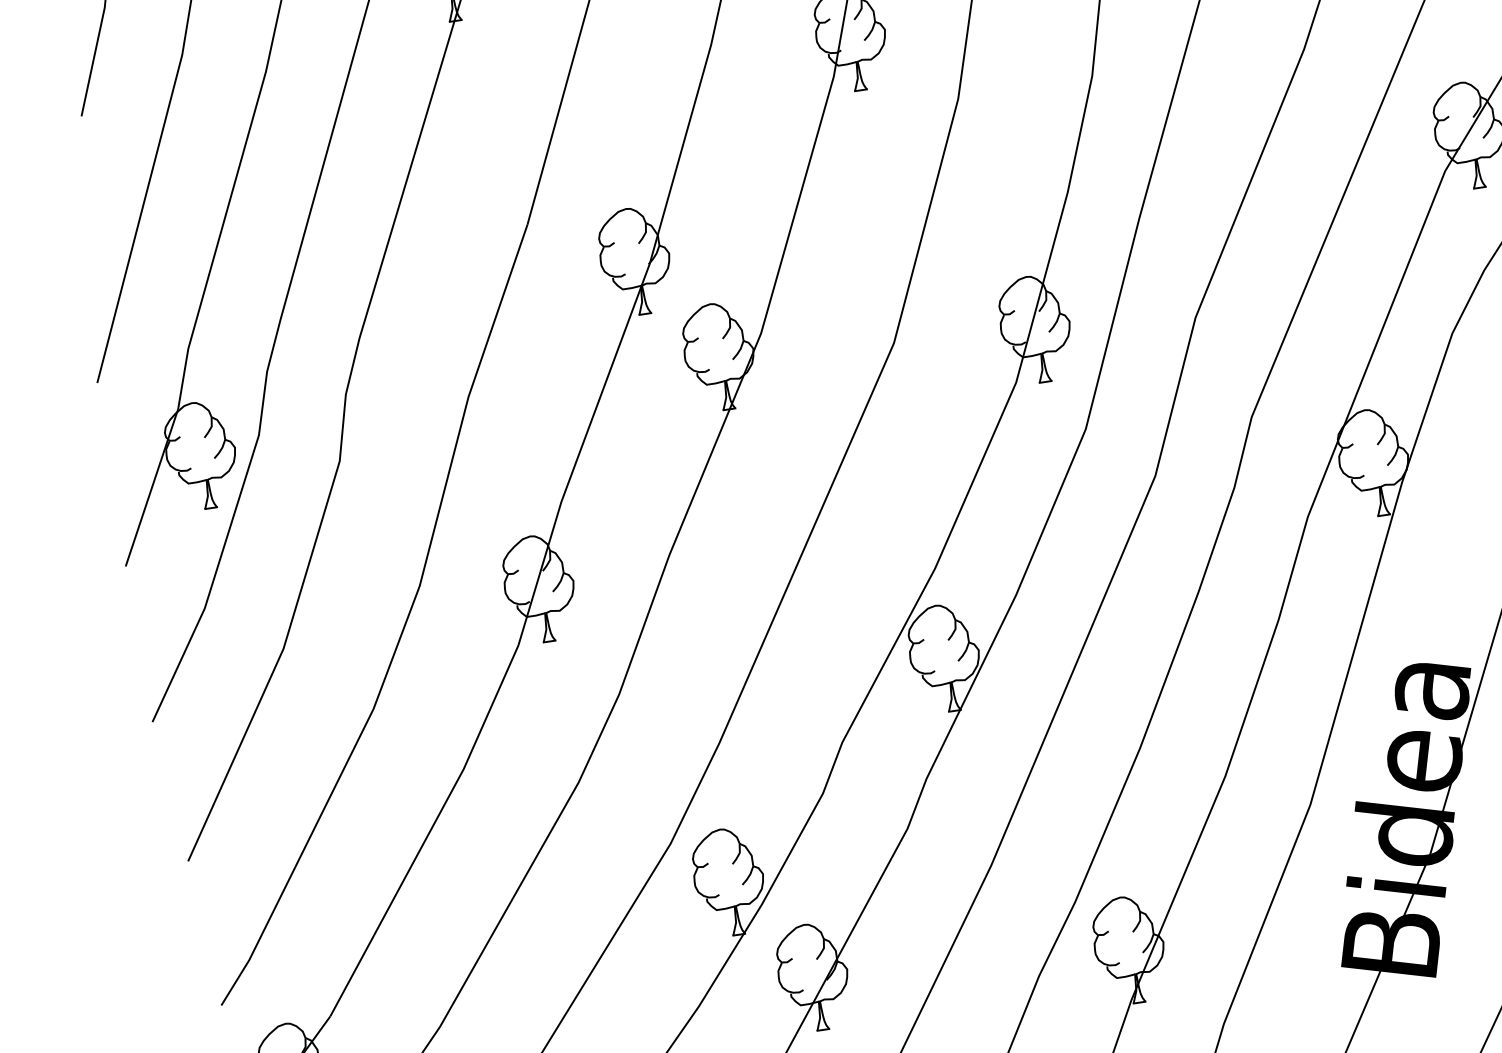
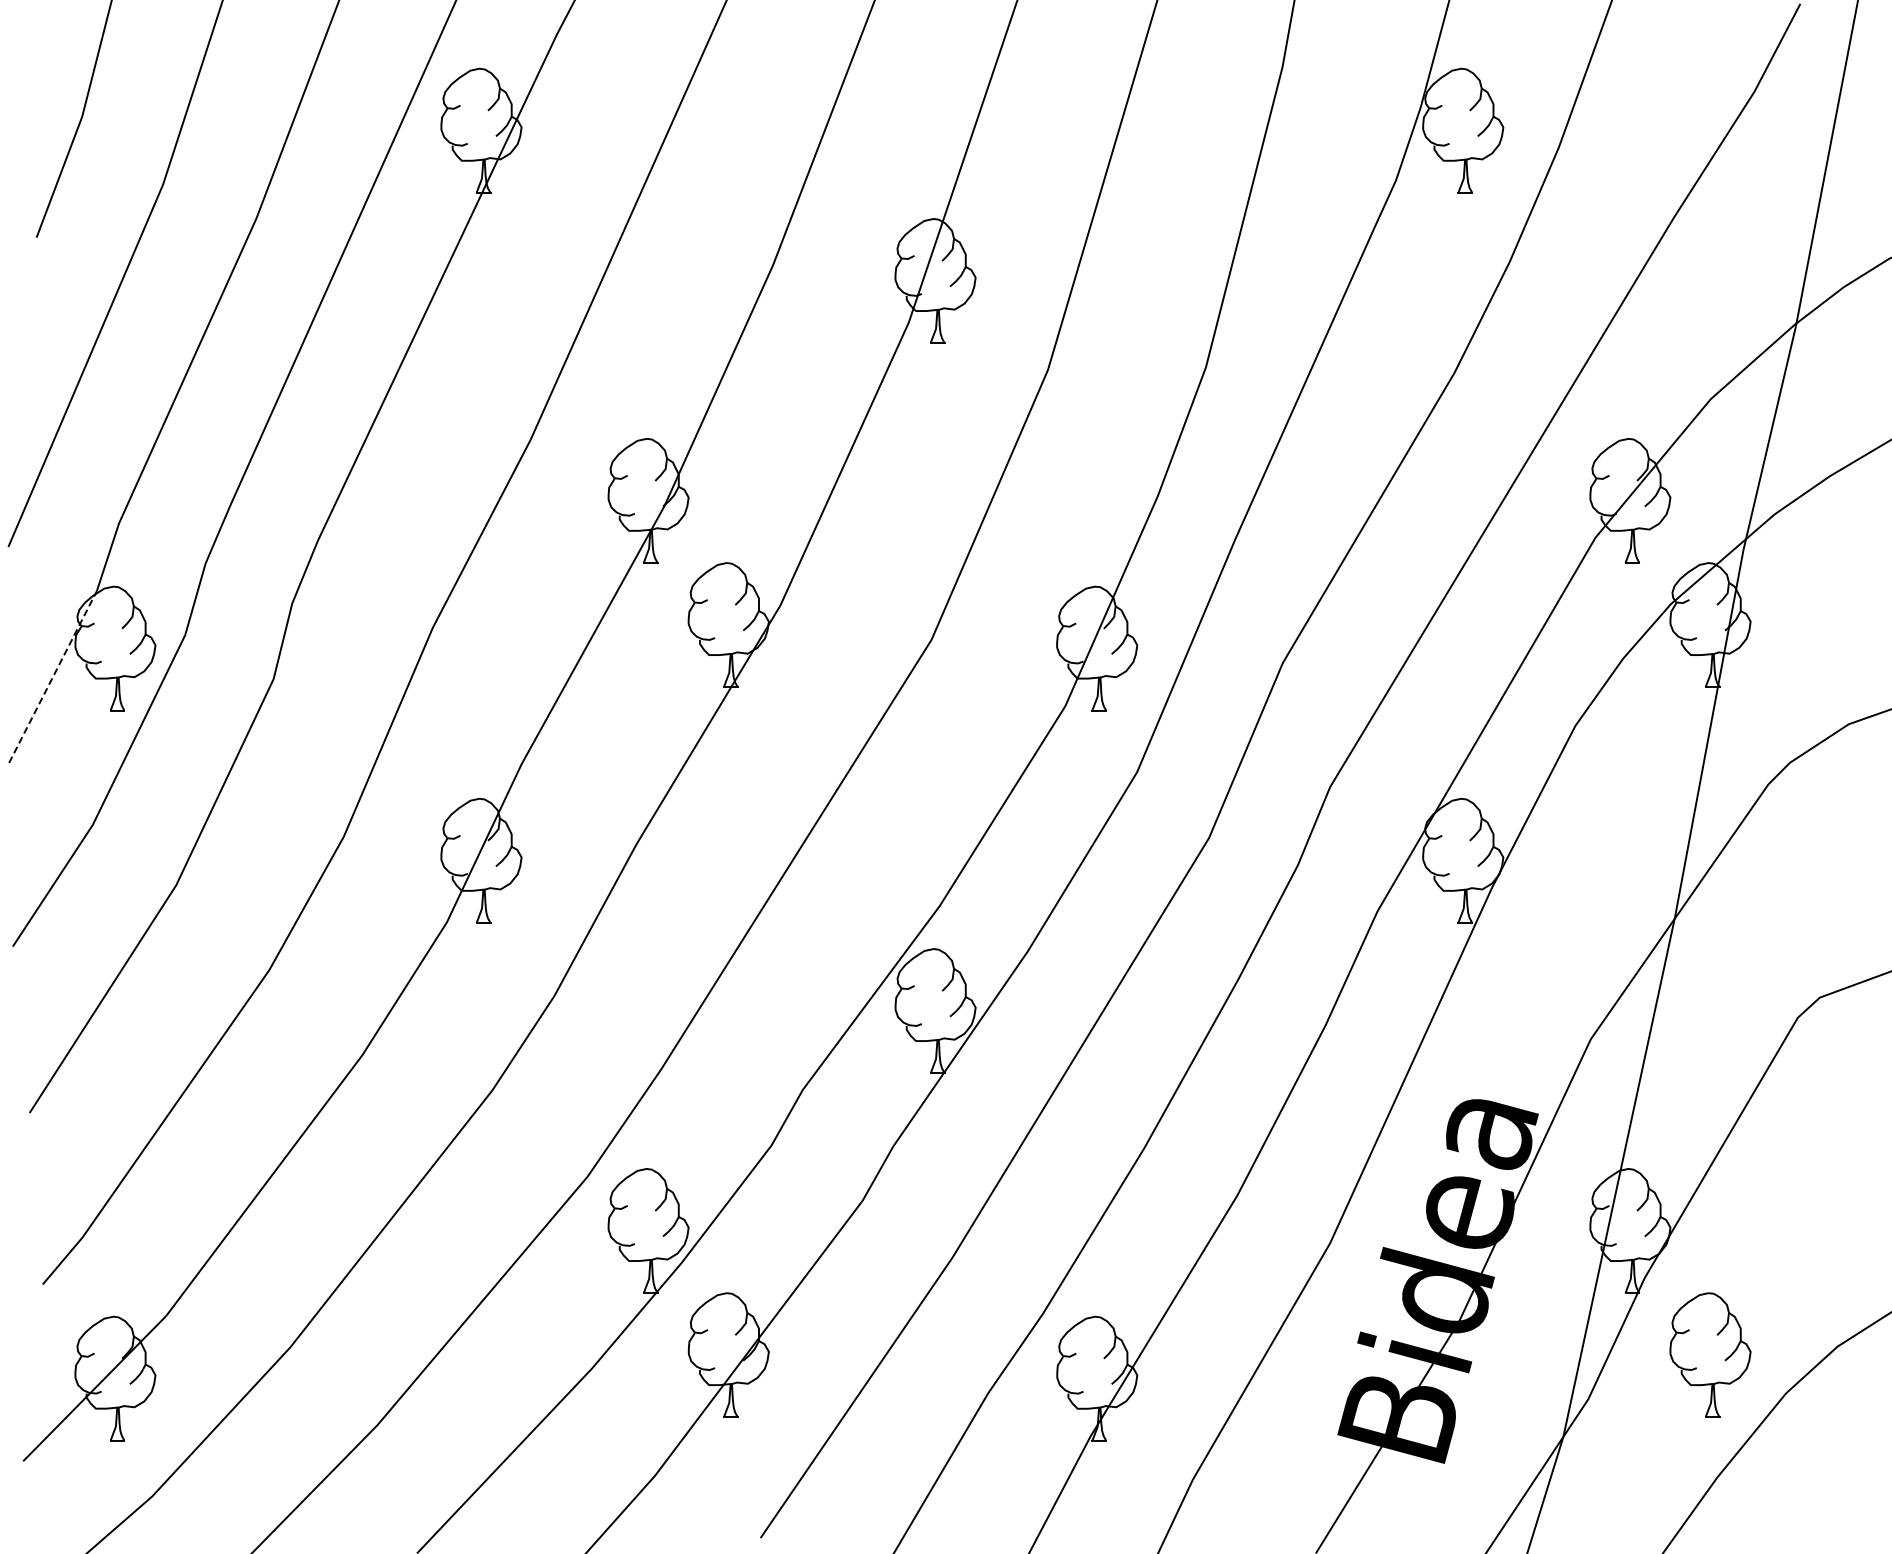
line: (152, 488) -> (53, 677), solid -> dashed

